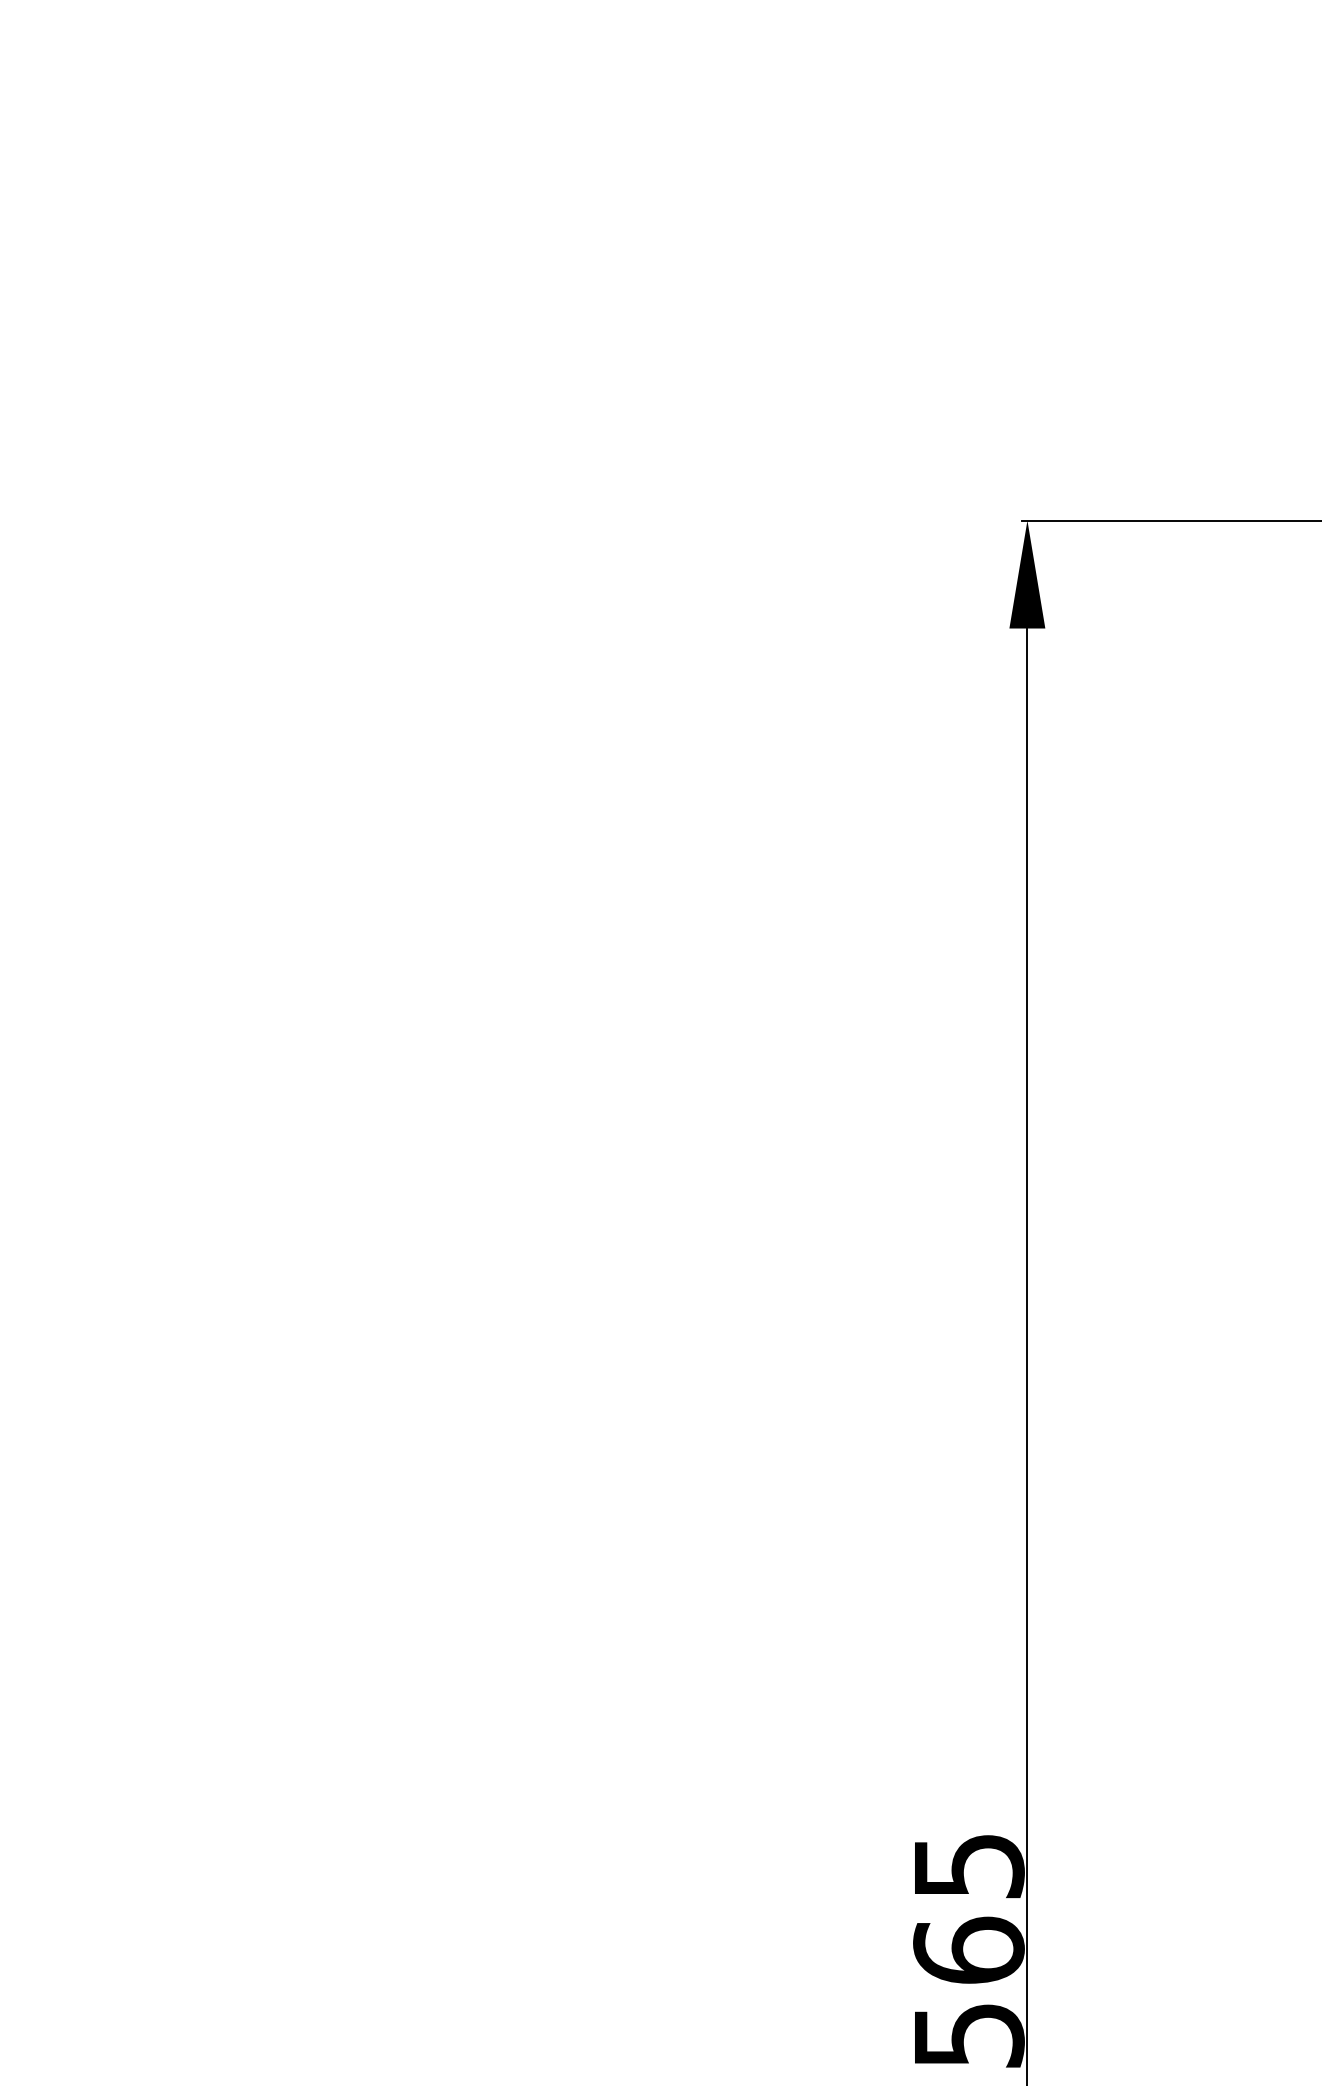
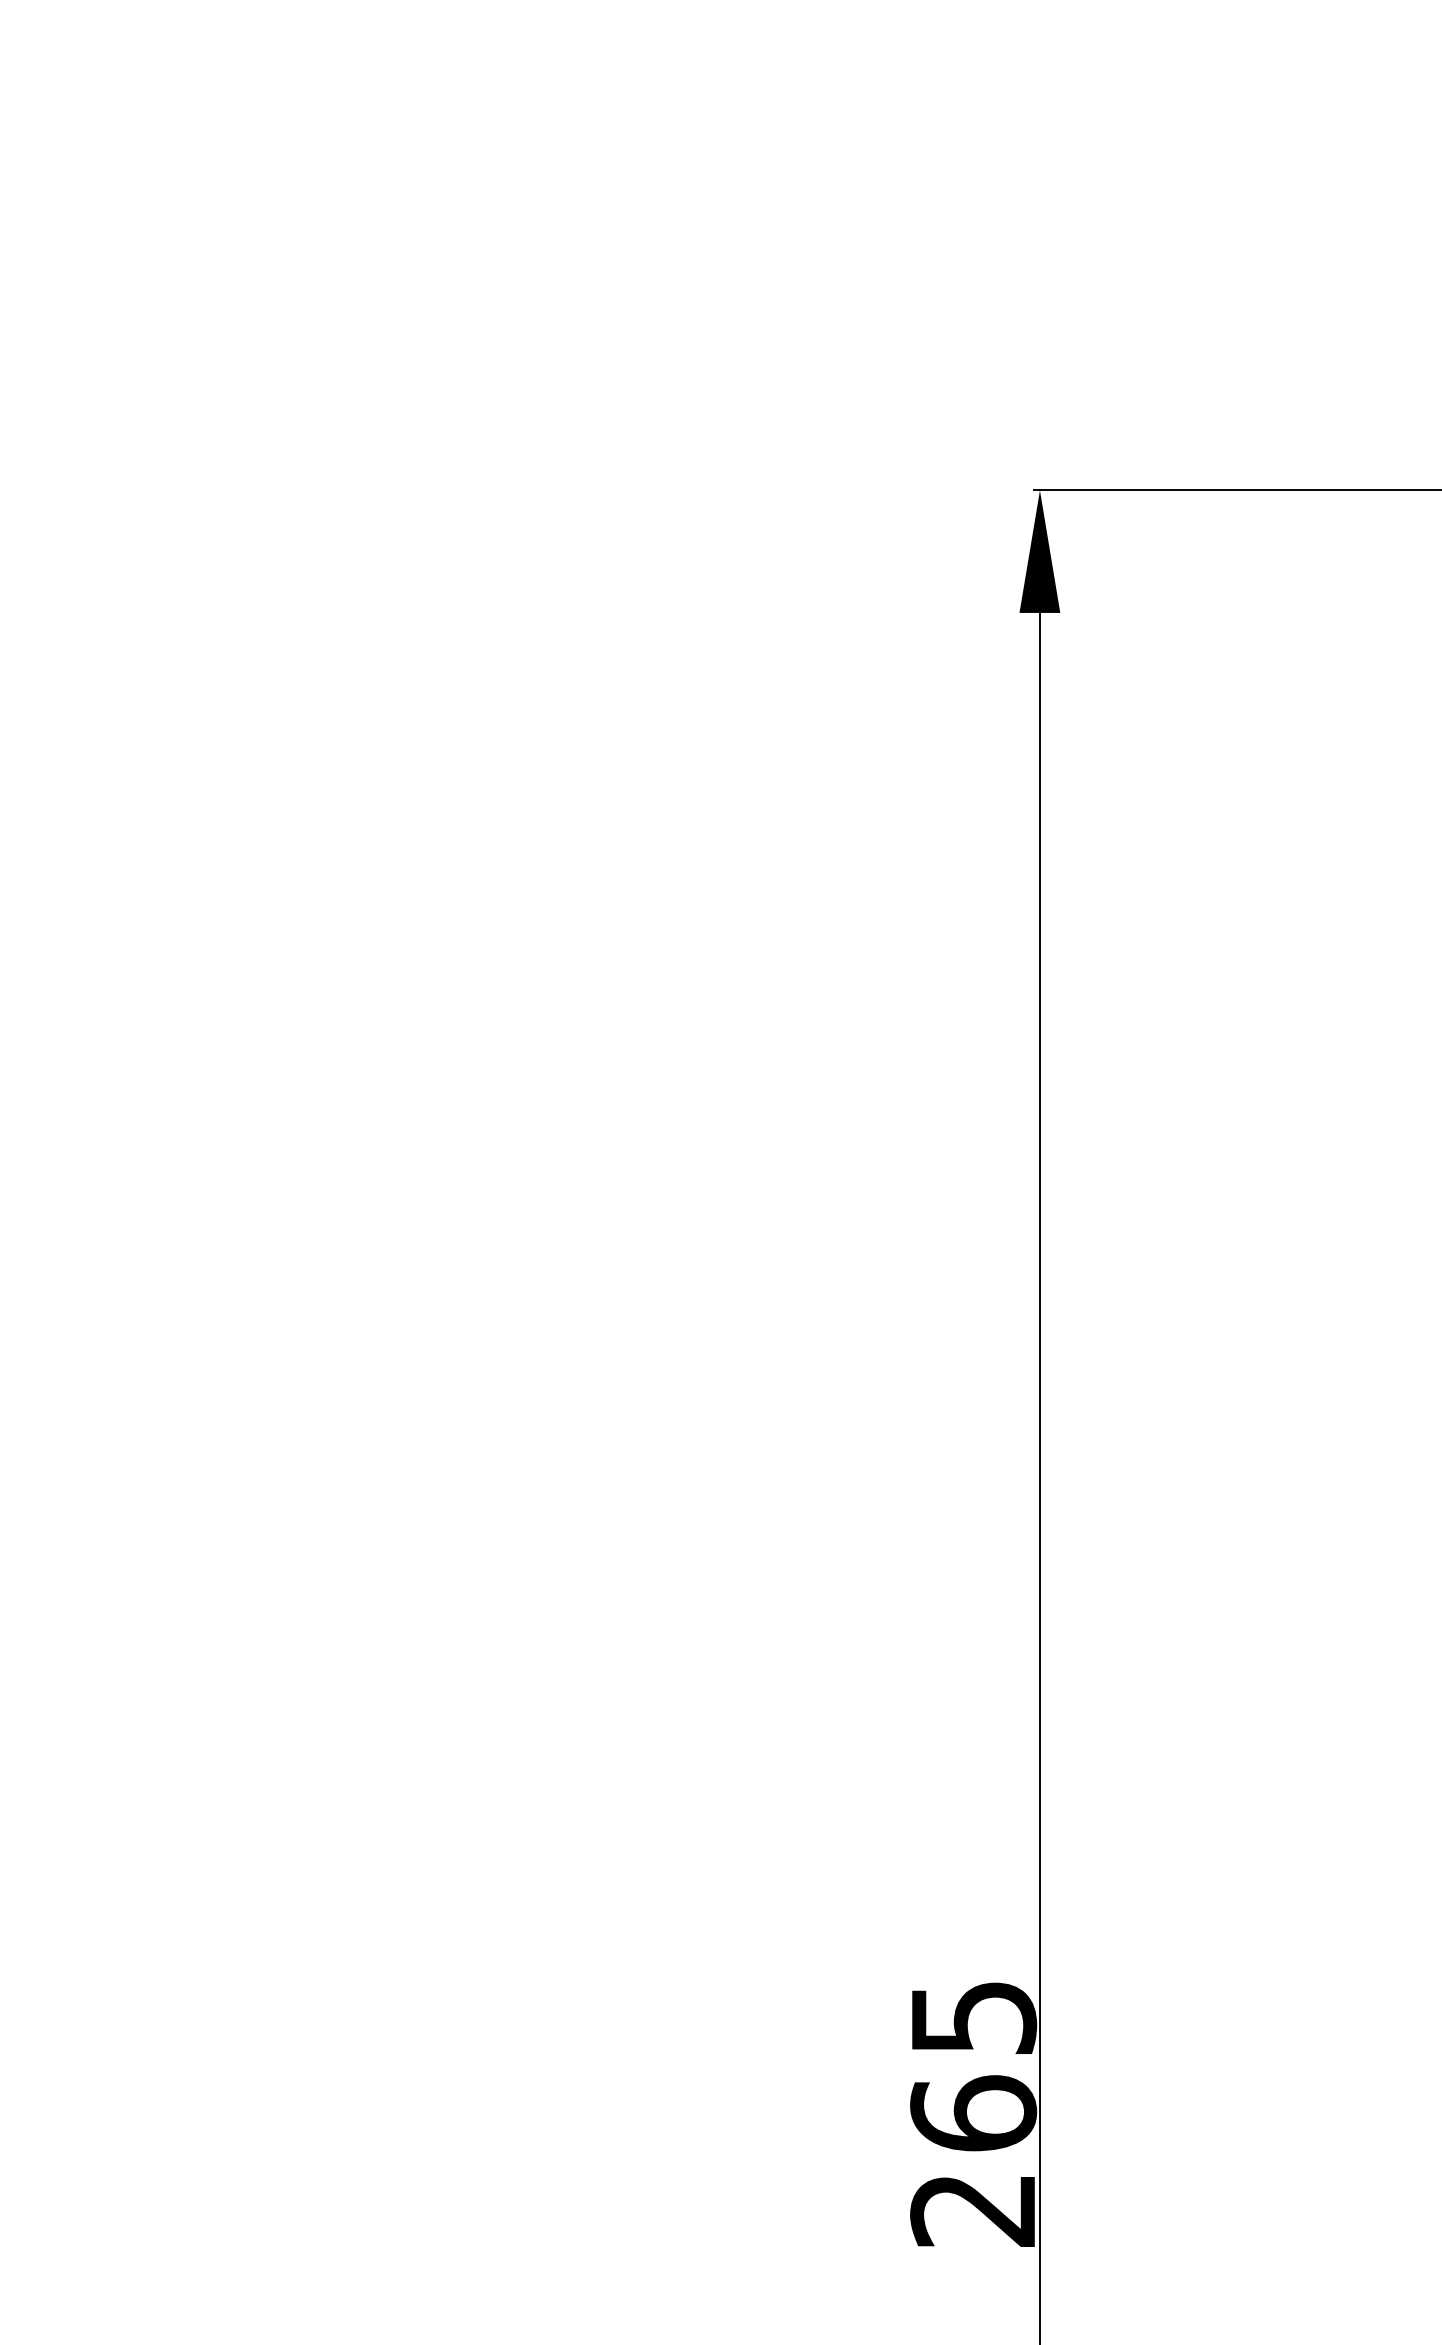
text: (968, 2035) -> (973, 2210), 565 -> 265

